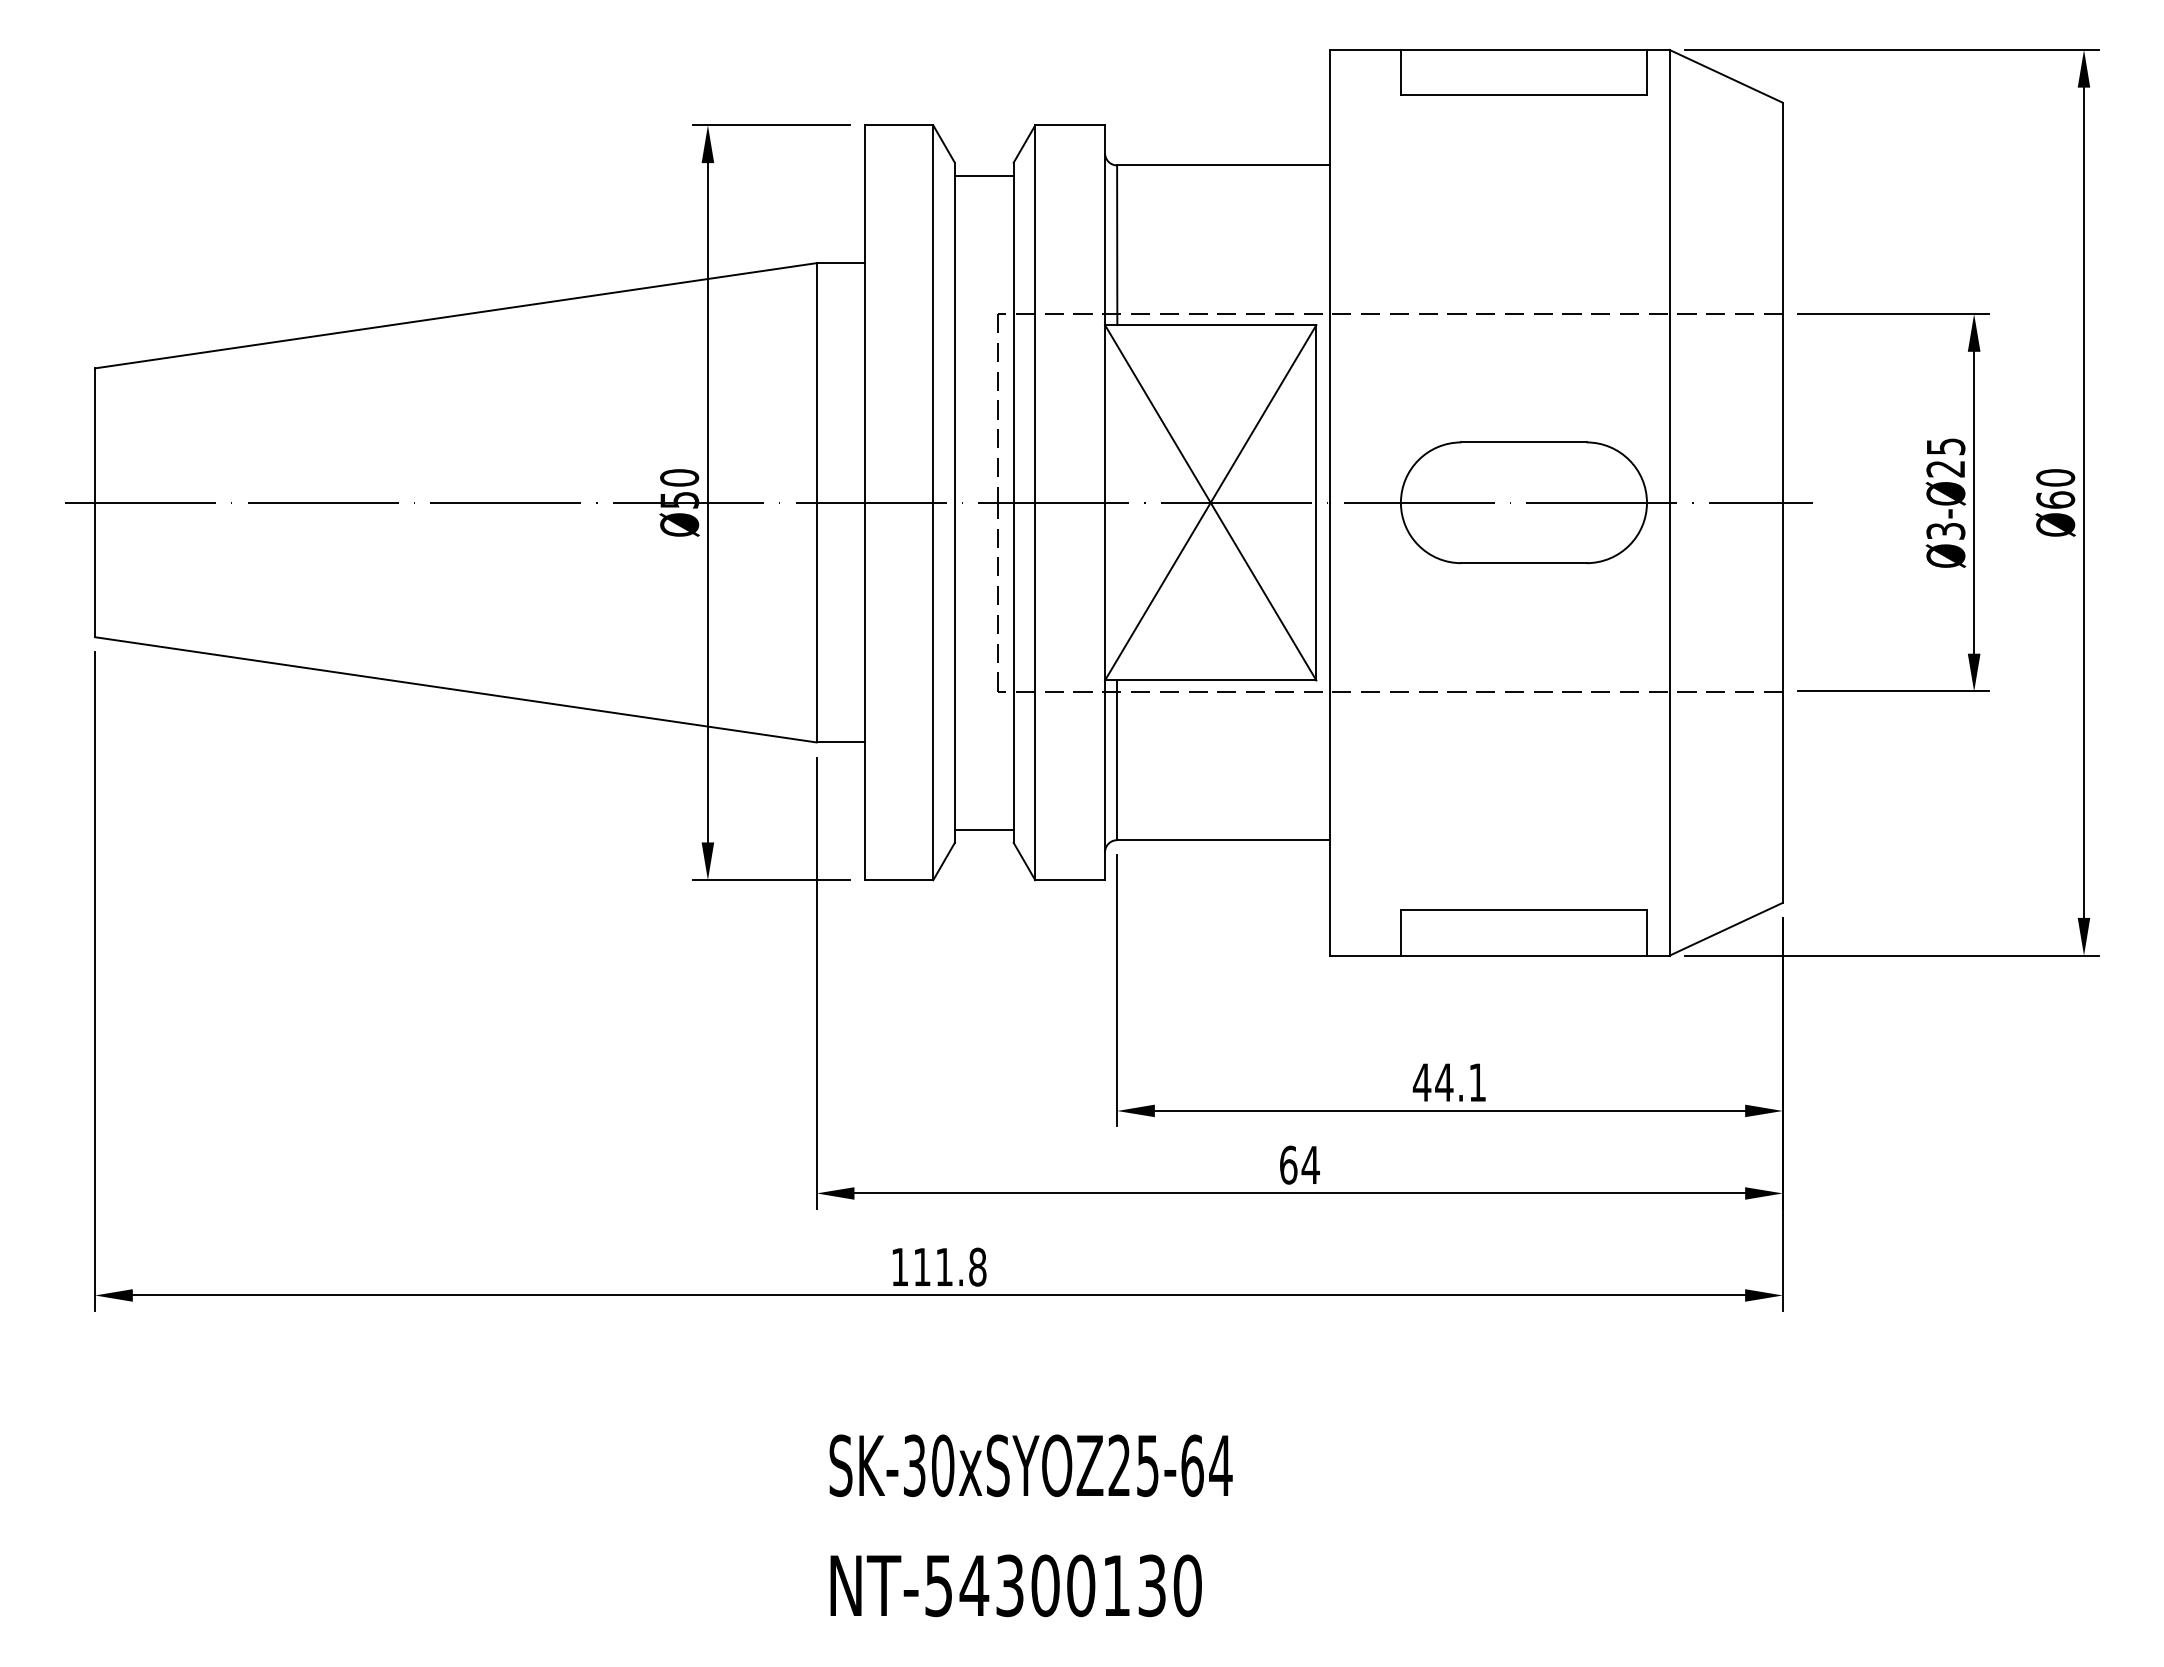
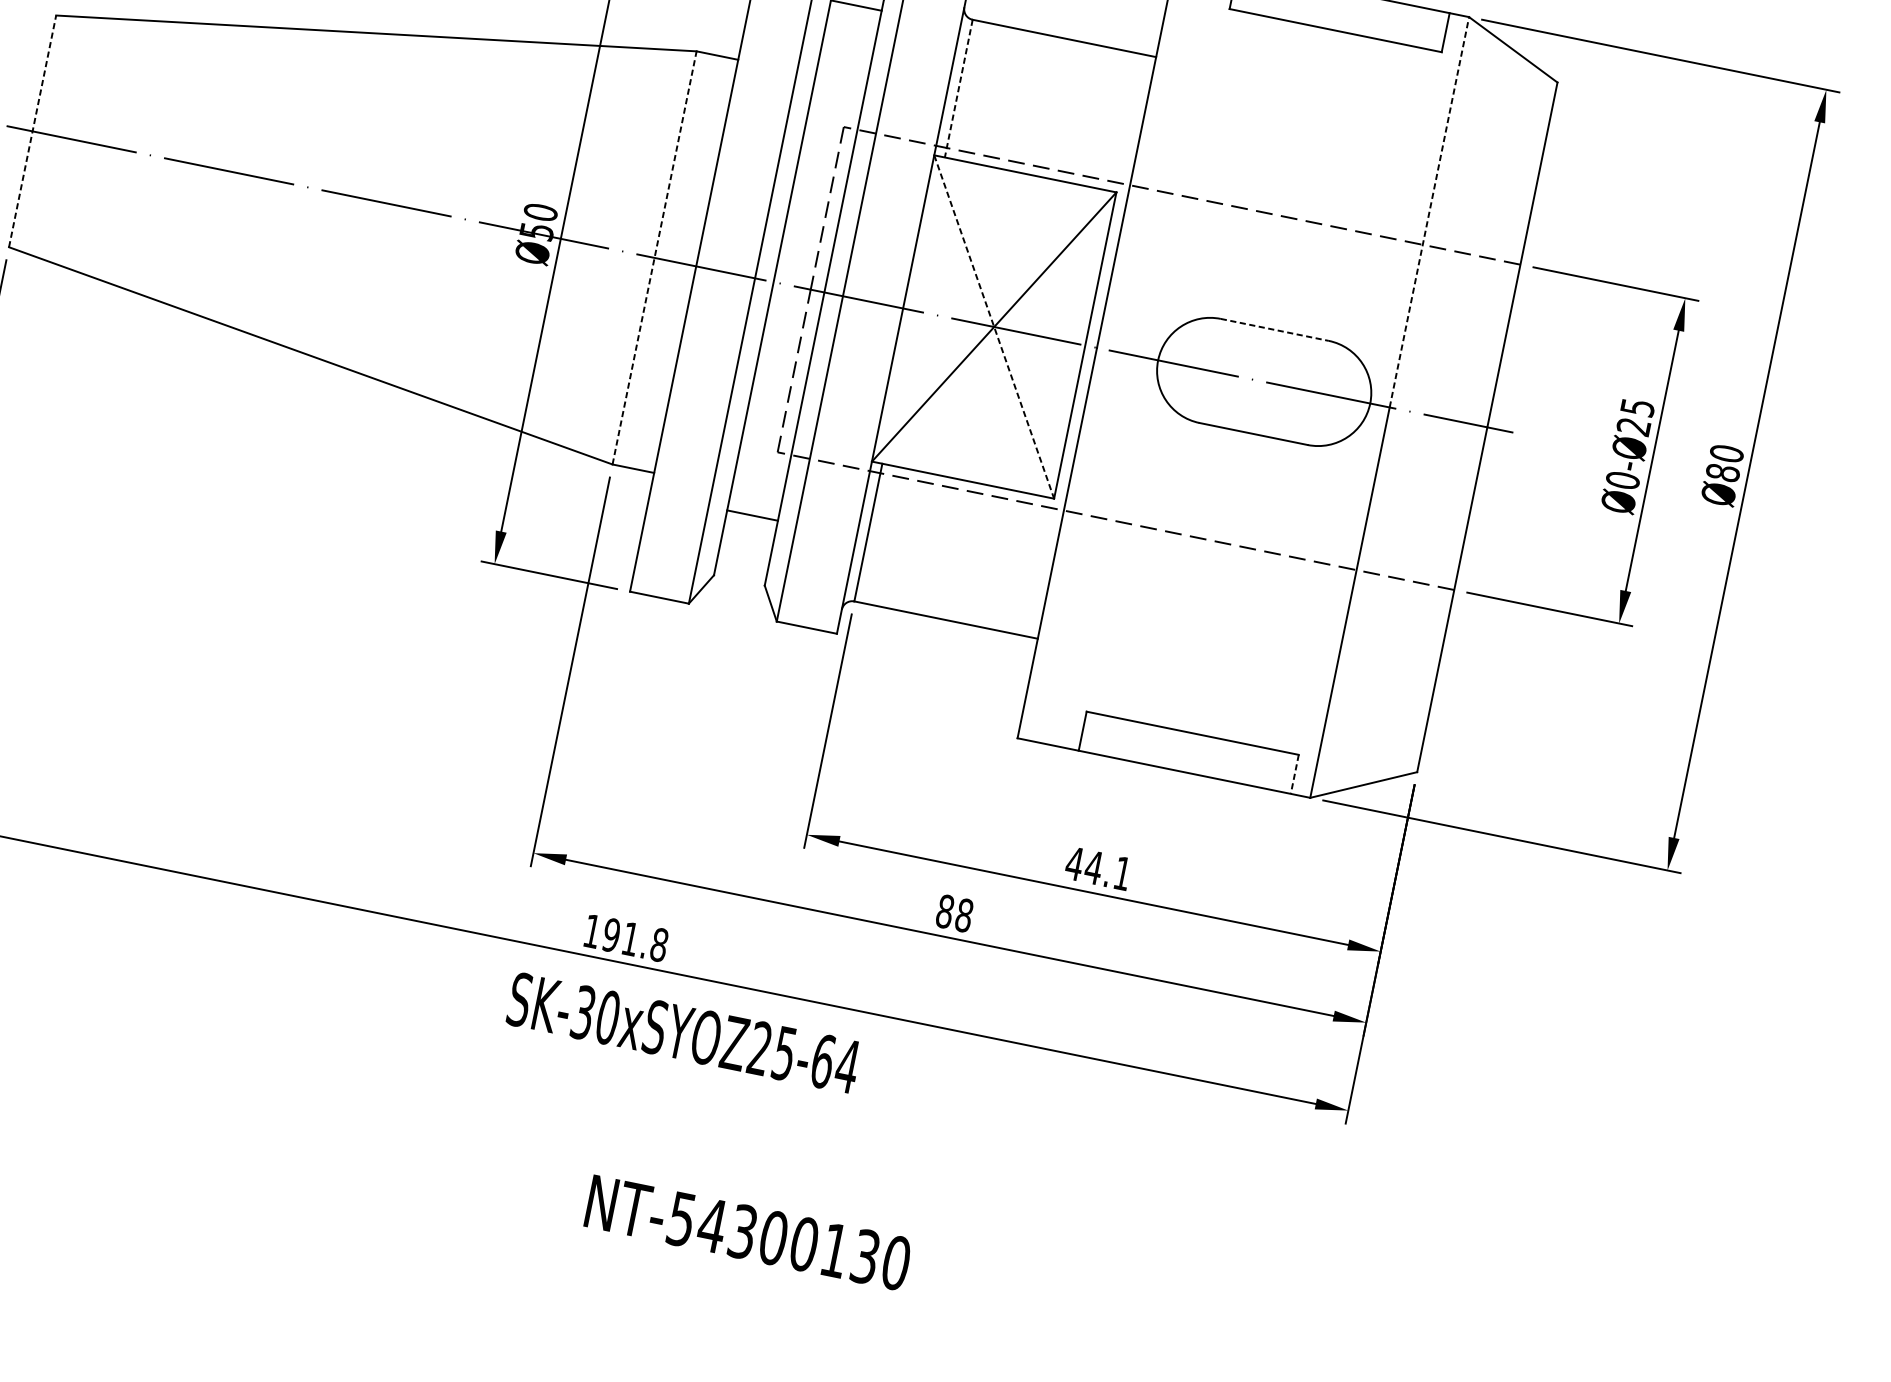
line: (1117, 245) -> (958, 88), solid -> dashed
line: (1669, 275) -> (1429, 211), solid -> dashed
line: (1523, 442) -> (1274, 329), solid -> dashed
text: (2055, 499) -> (1722, 472), 60 -> 80
line: (95, 502) -> (33, 131), solid -> dashed
line: (816, 502) -> (654, 257), solid -> dashed
line: (1210, 502) -> (994, 326), solid -> dashed
text: (1945, 530) -> (1622, 479), Ø3-Ø -> Ø0-Ø
line: (983, 829) -> (751, 515), moved
line: (1646, 933) -> (1294, 774), solid -> dashed
text: (1299, 1164) -> (954, 912), 64 -> 88
text: (921, 1266) -> (610, 934), 111.8 -> 191.8
text: (1030, 1465) -> (683, 1032), moved
text: (1015, 1585) -> (747, 1232), moved

